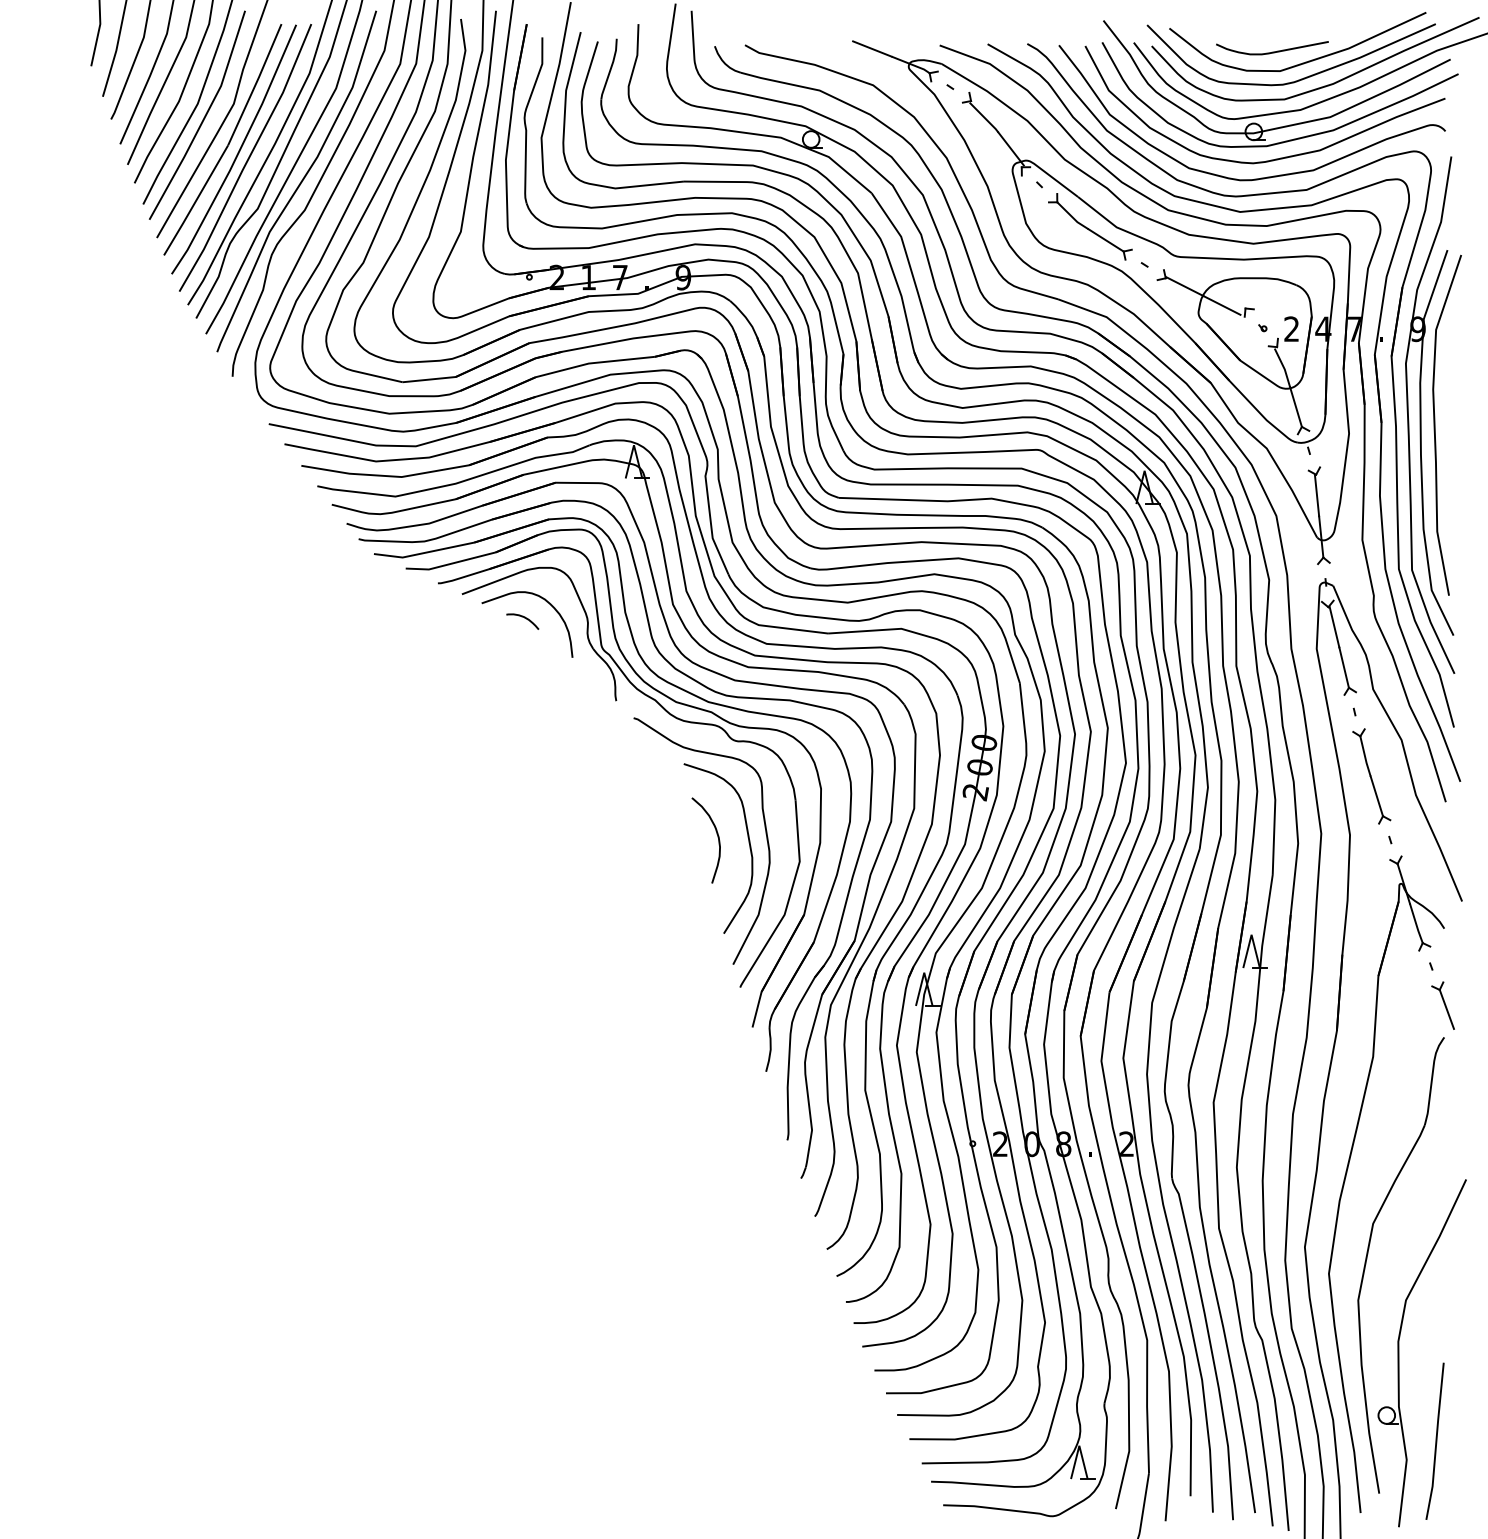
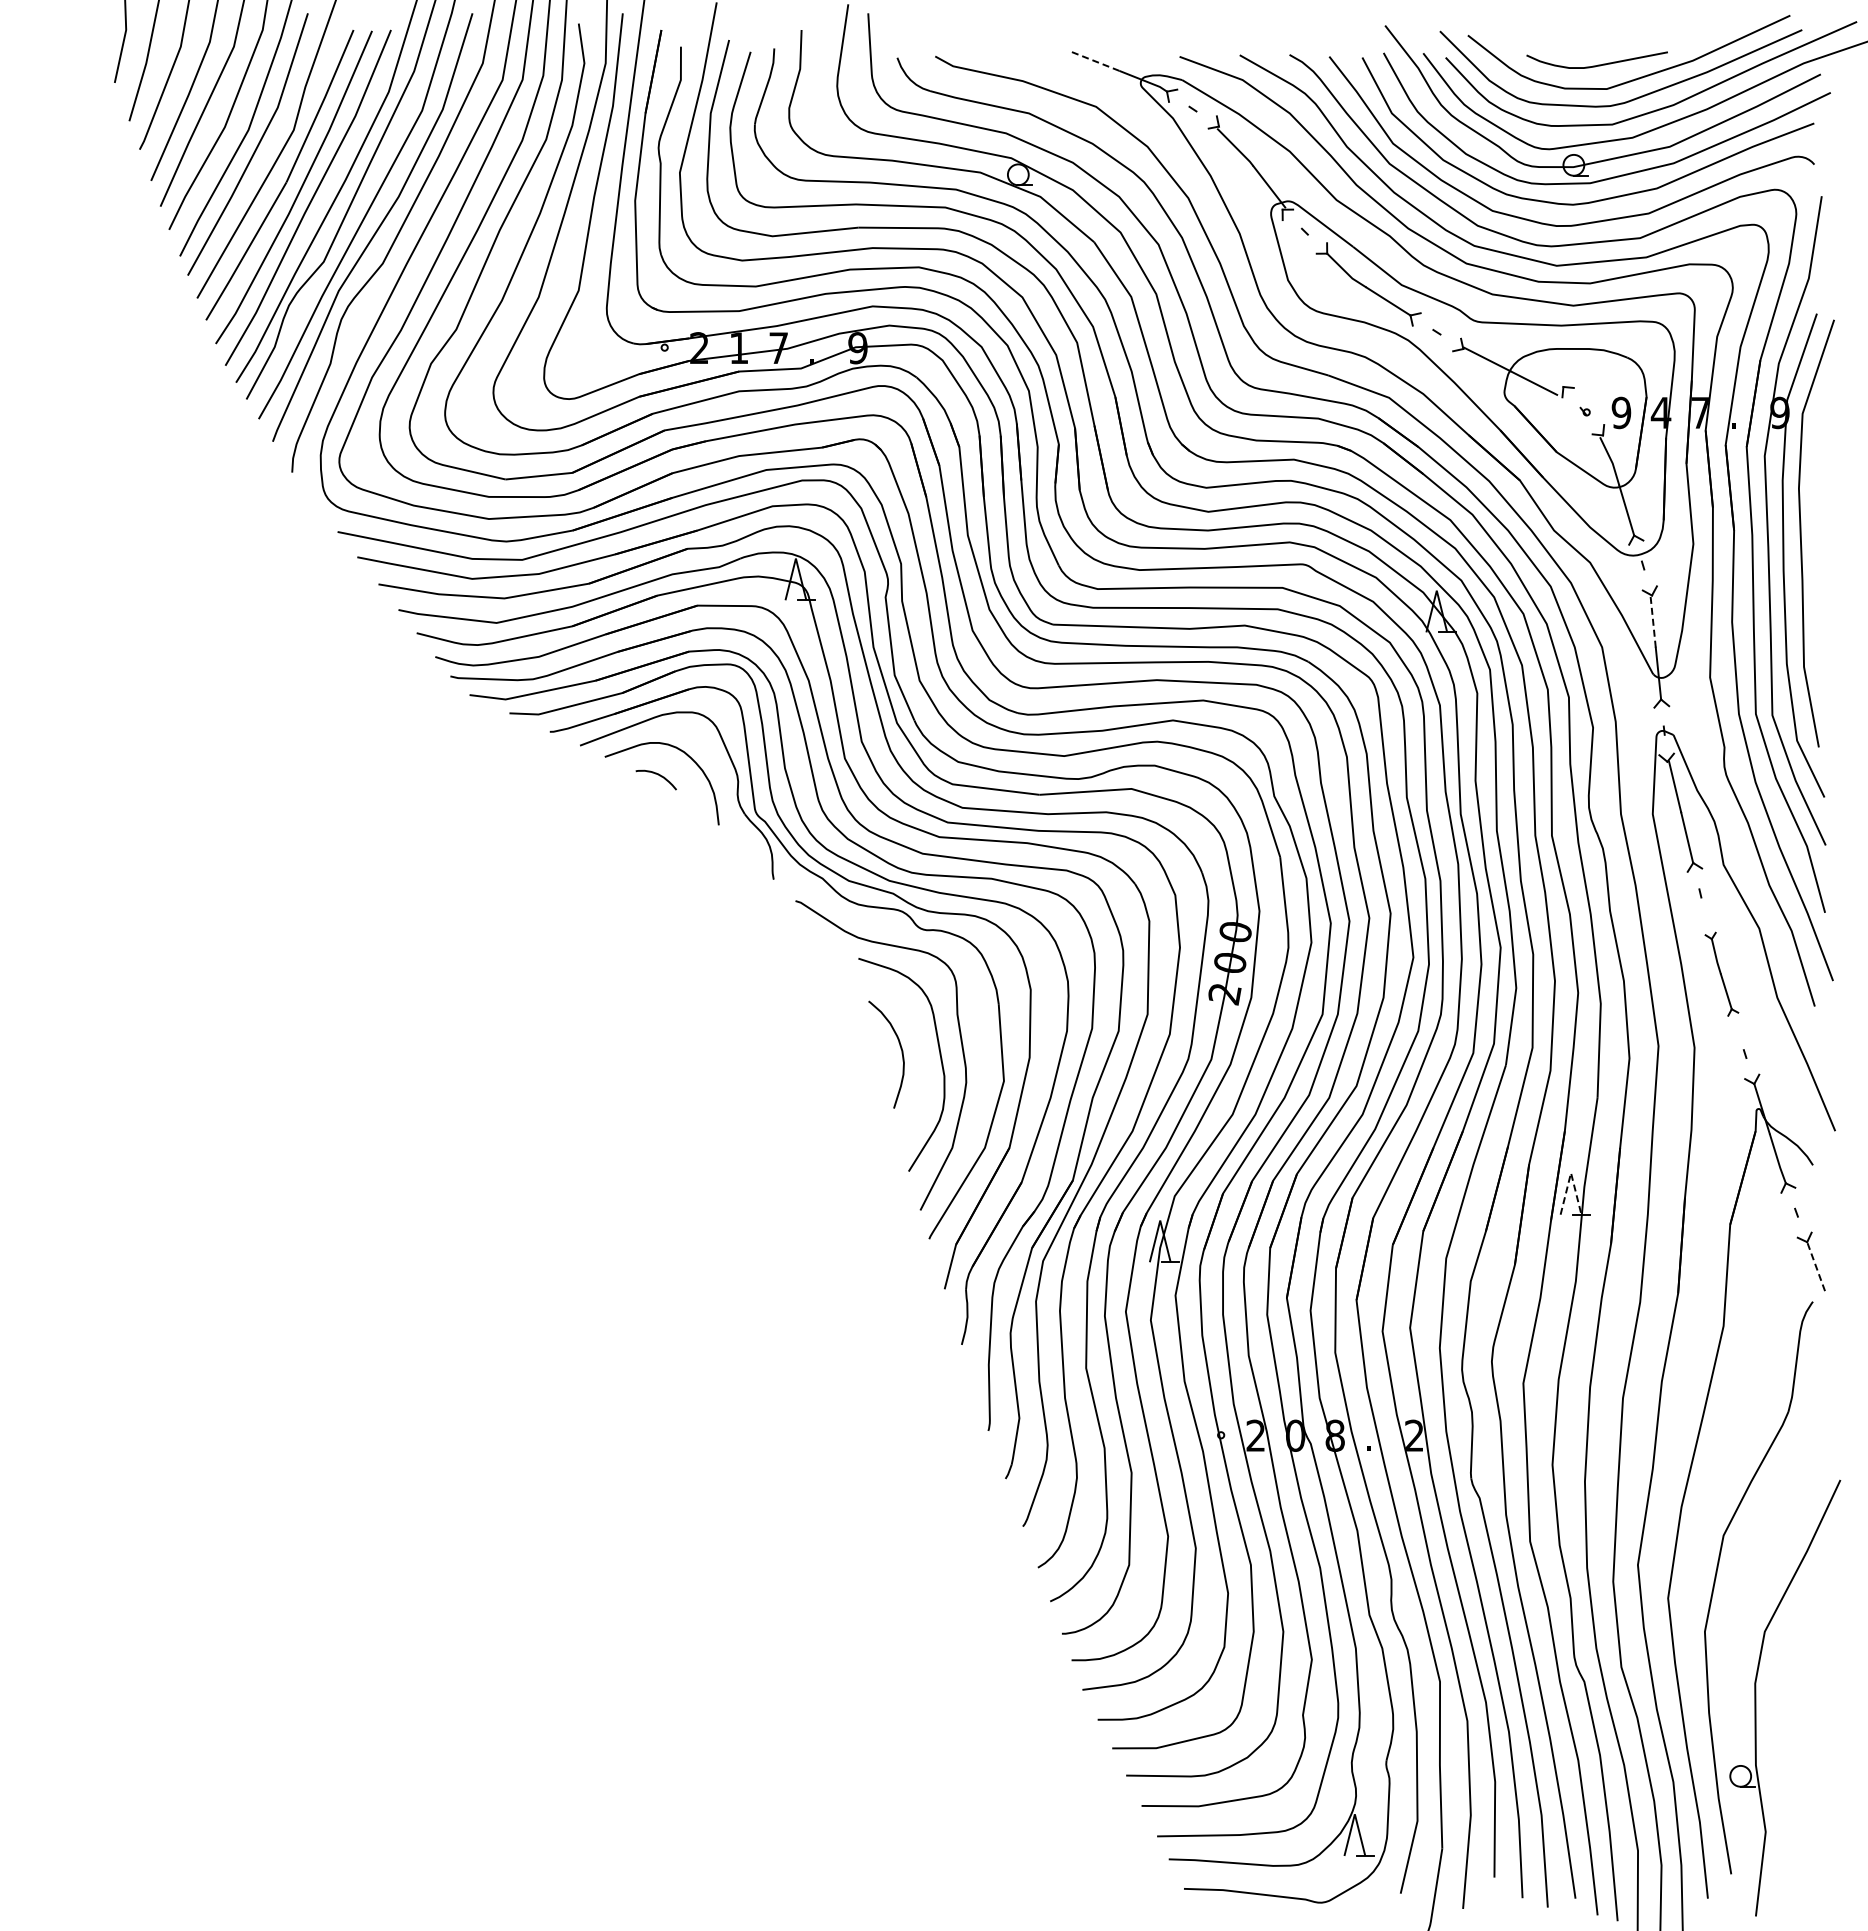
line: (871, 49) -> (1094, 61), solid -> dashed
text: (1291, 329) -> (1621, 413), 2 -> 9
line: (1317, 495) -> (1653, 621), solid -> dashed
part: (1371, 776) -> (1721, 974), size x0.7
line: (1251, 935) -> (1571, 1173), solid -> dashed
line: (1446, 1009) -> (1815, 1266), solid -> dashed
line: (1436, 1441) -> (1802, 1808), removed

